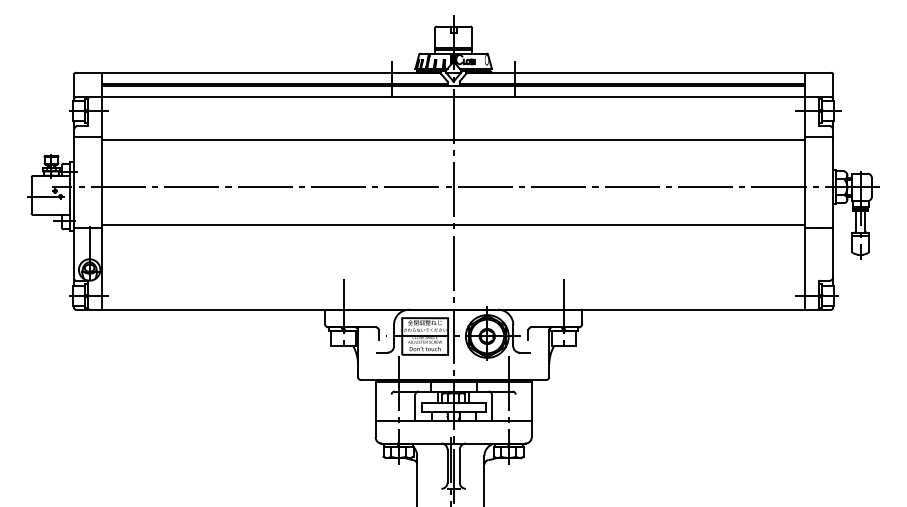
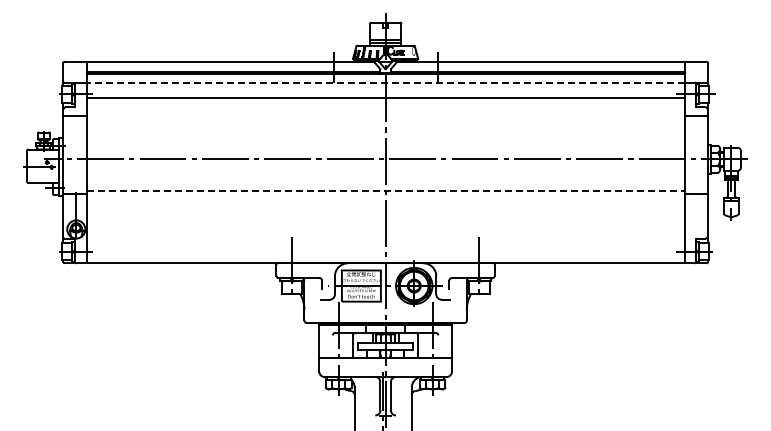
line: (453, 96) -> (385, 82), solid -> dashed
line: (453, 139) -> (385, 97), moved
line: (453, 224) -> (385, 190), solid -> dashed

